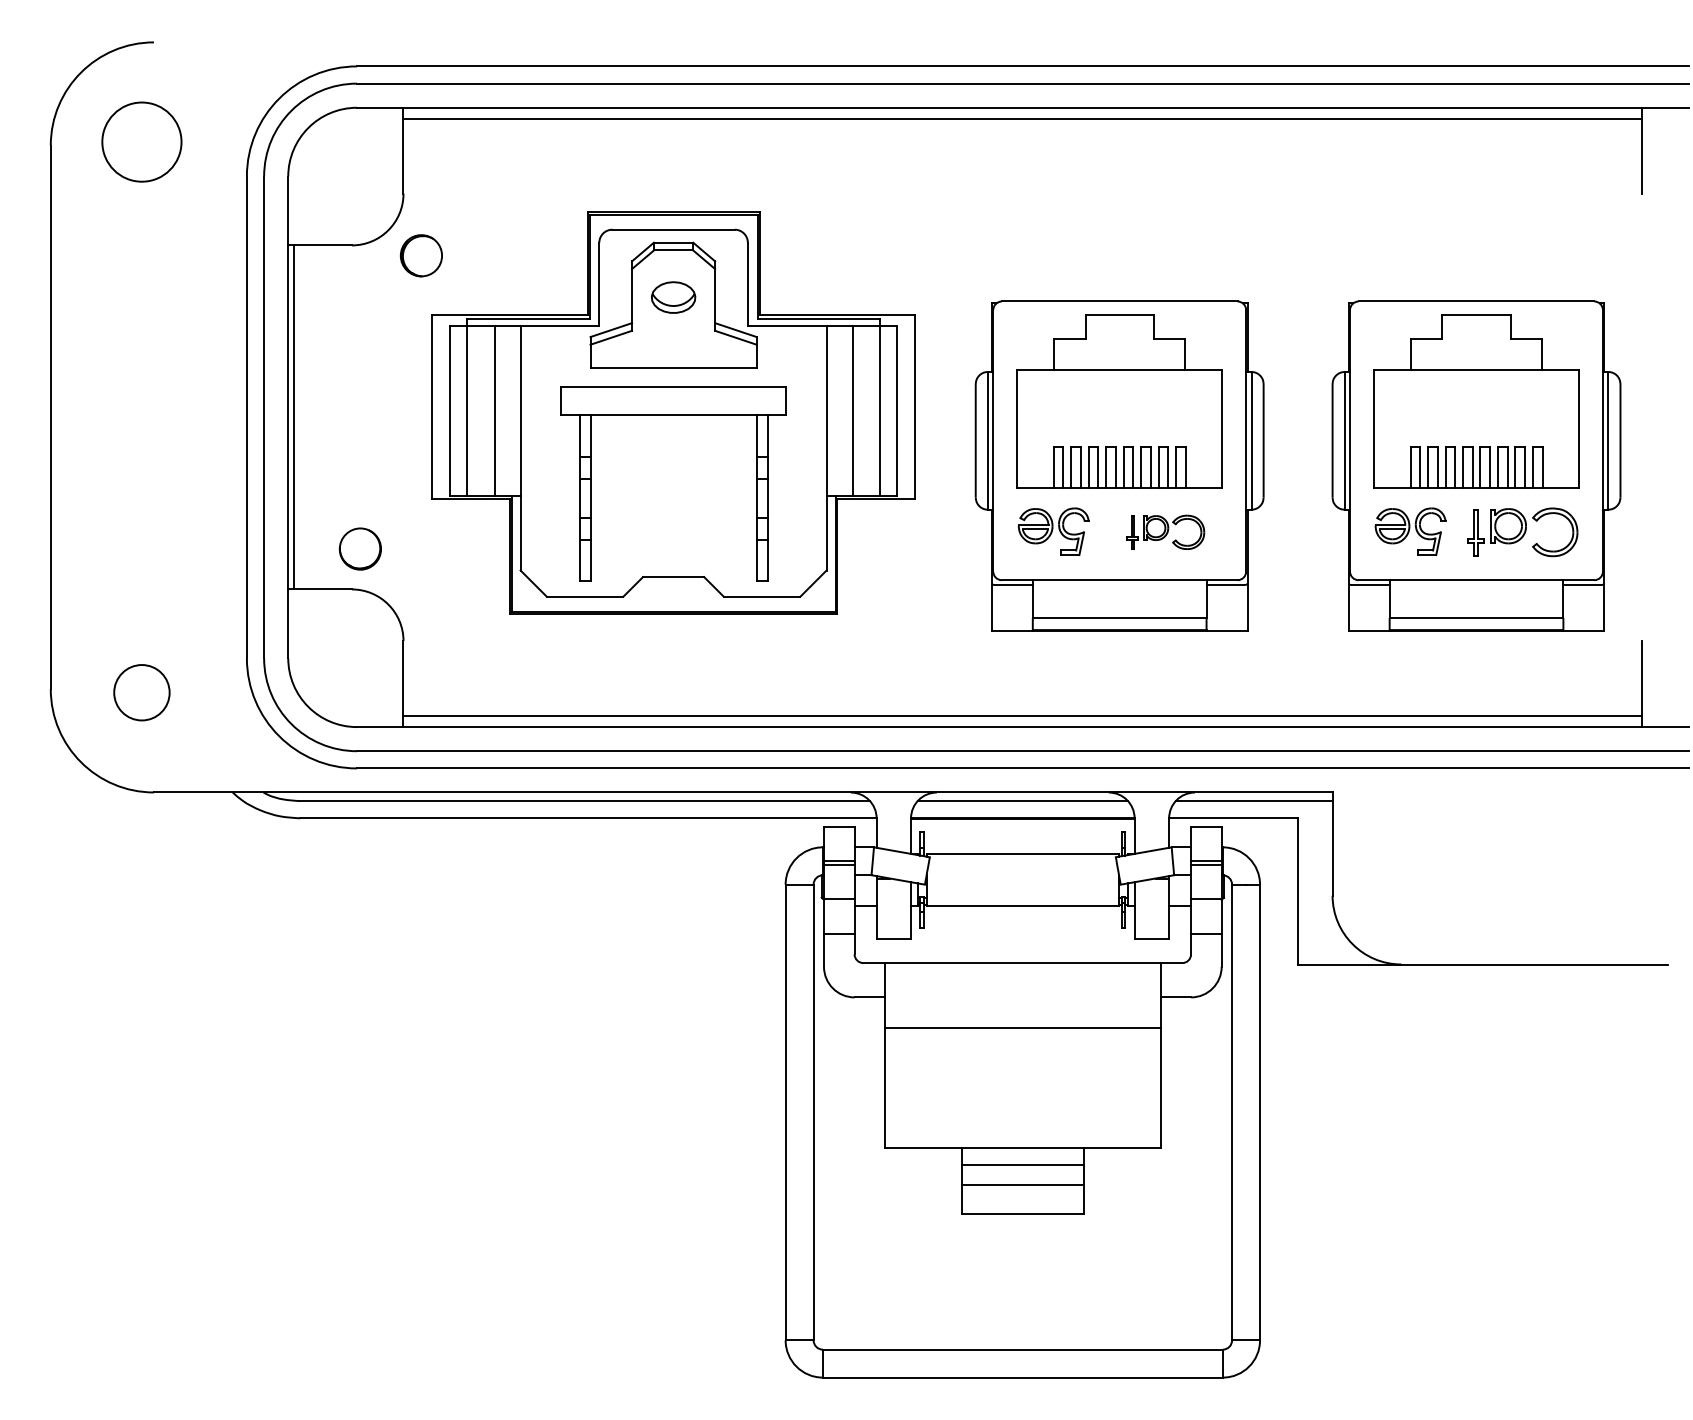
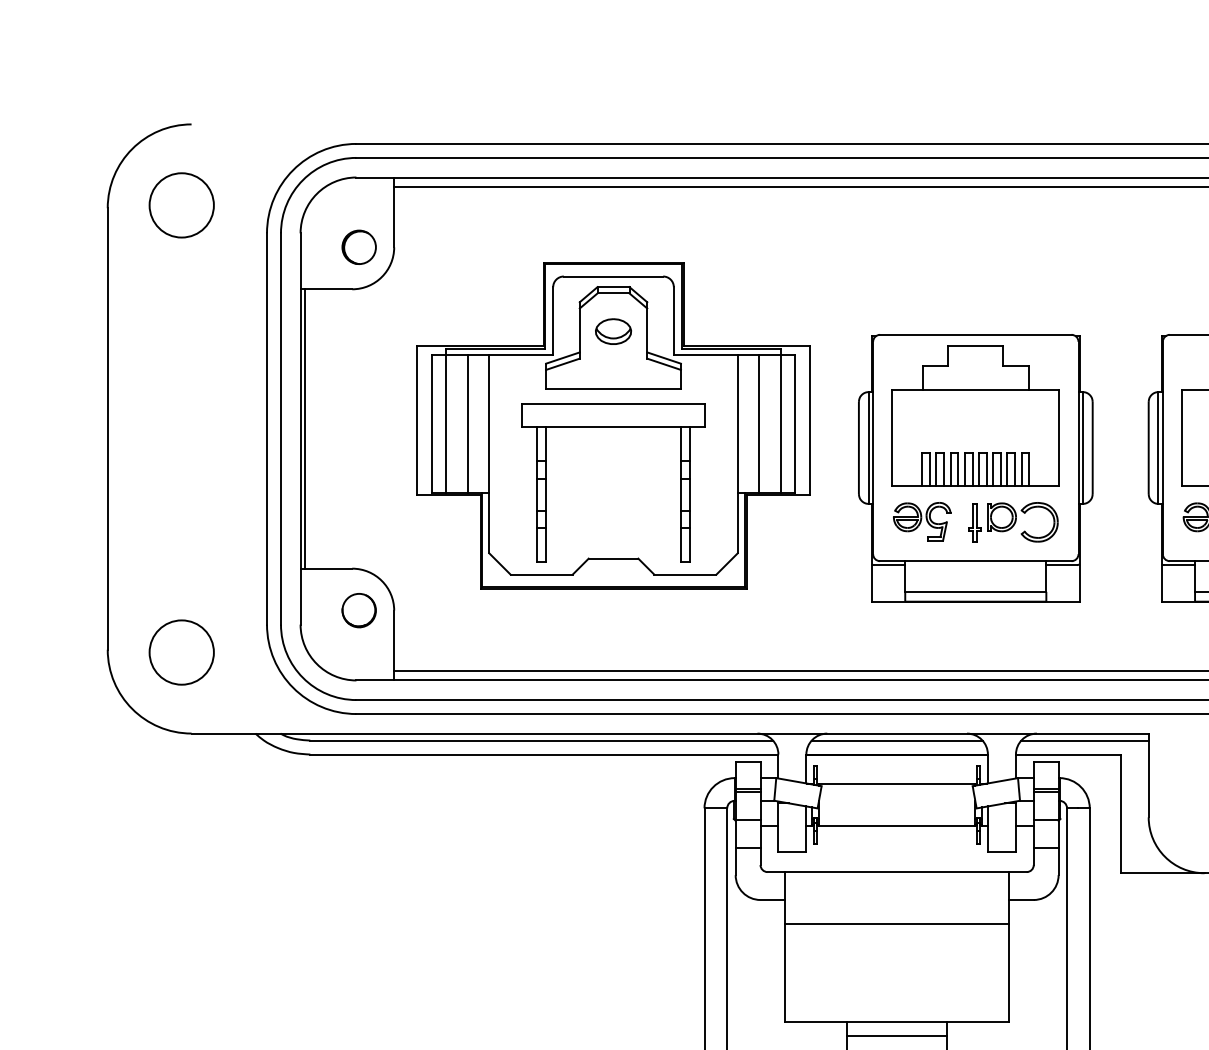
part: (420, 255) -> (358, 247), moved
part: (1165, 532) -> (1013, 522), size x1.43
circle: (359, 548) -> (358, 610), moved
circle: (141, 692) -> (181, 652), size x1.43

